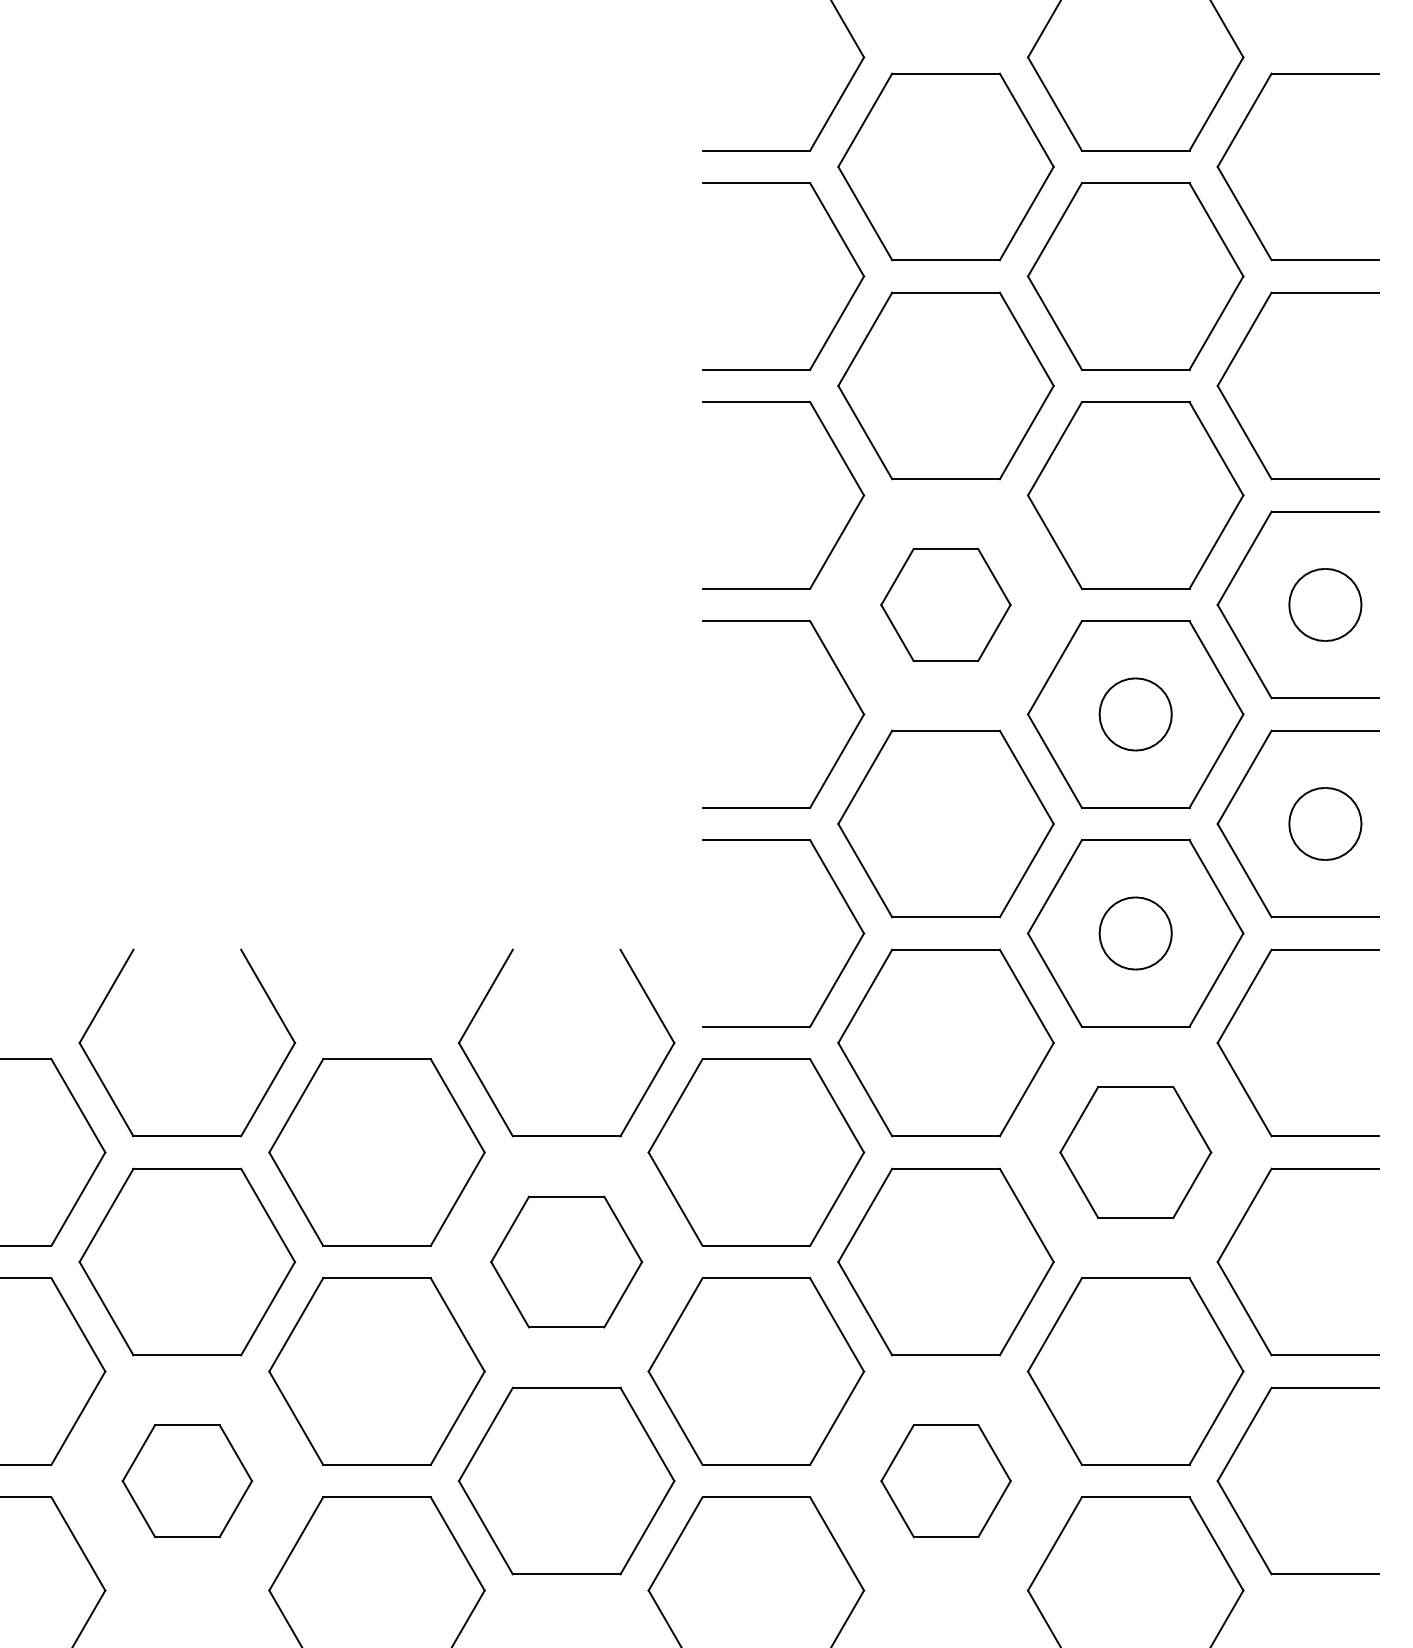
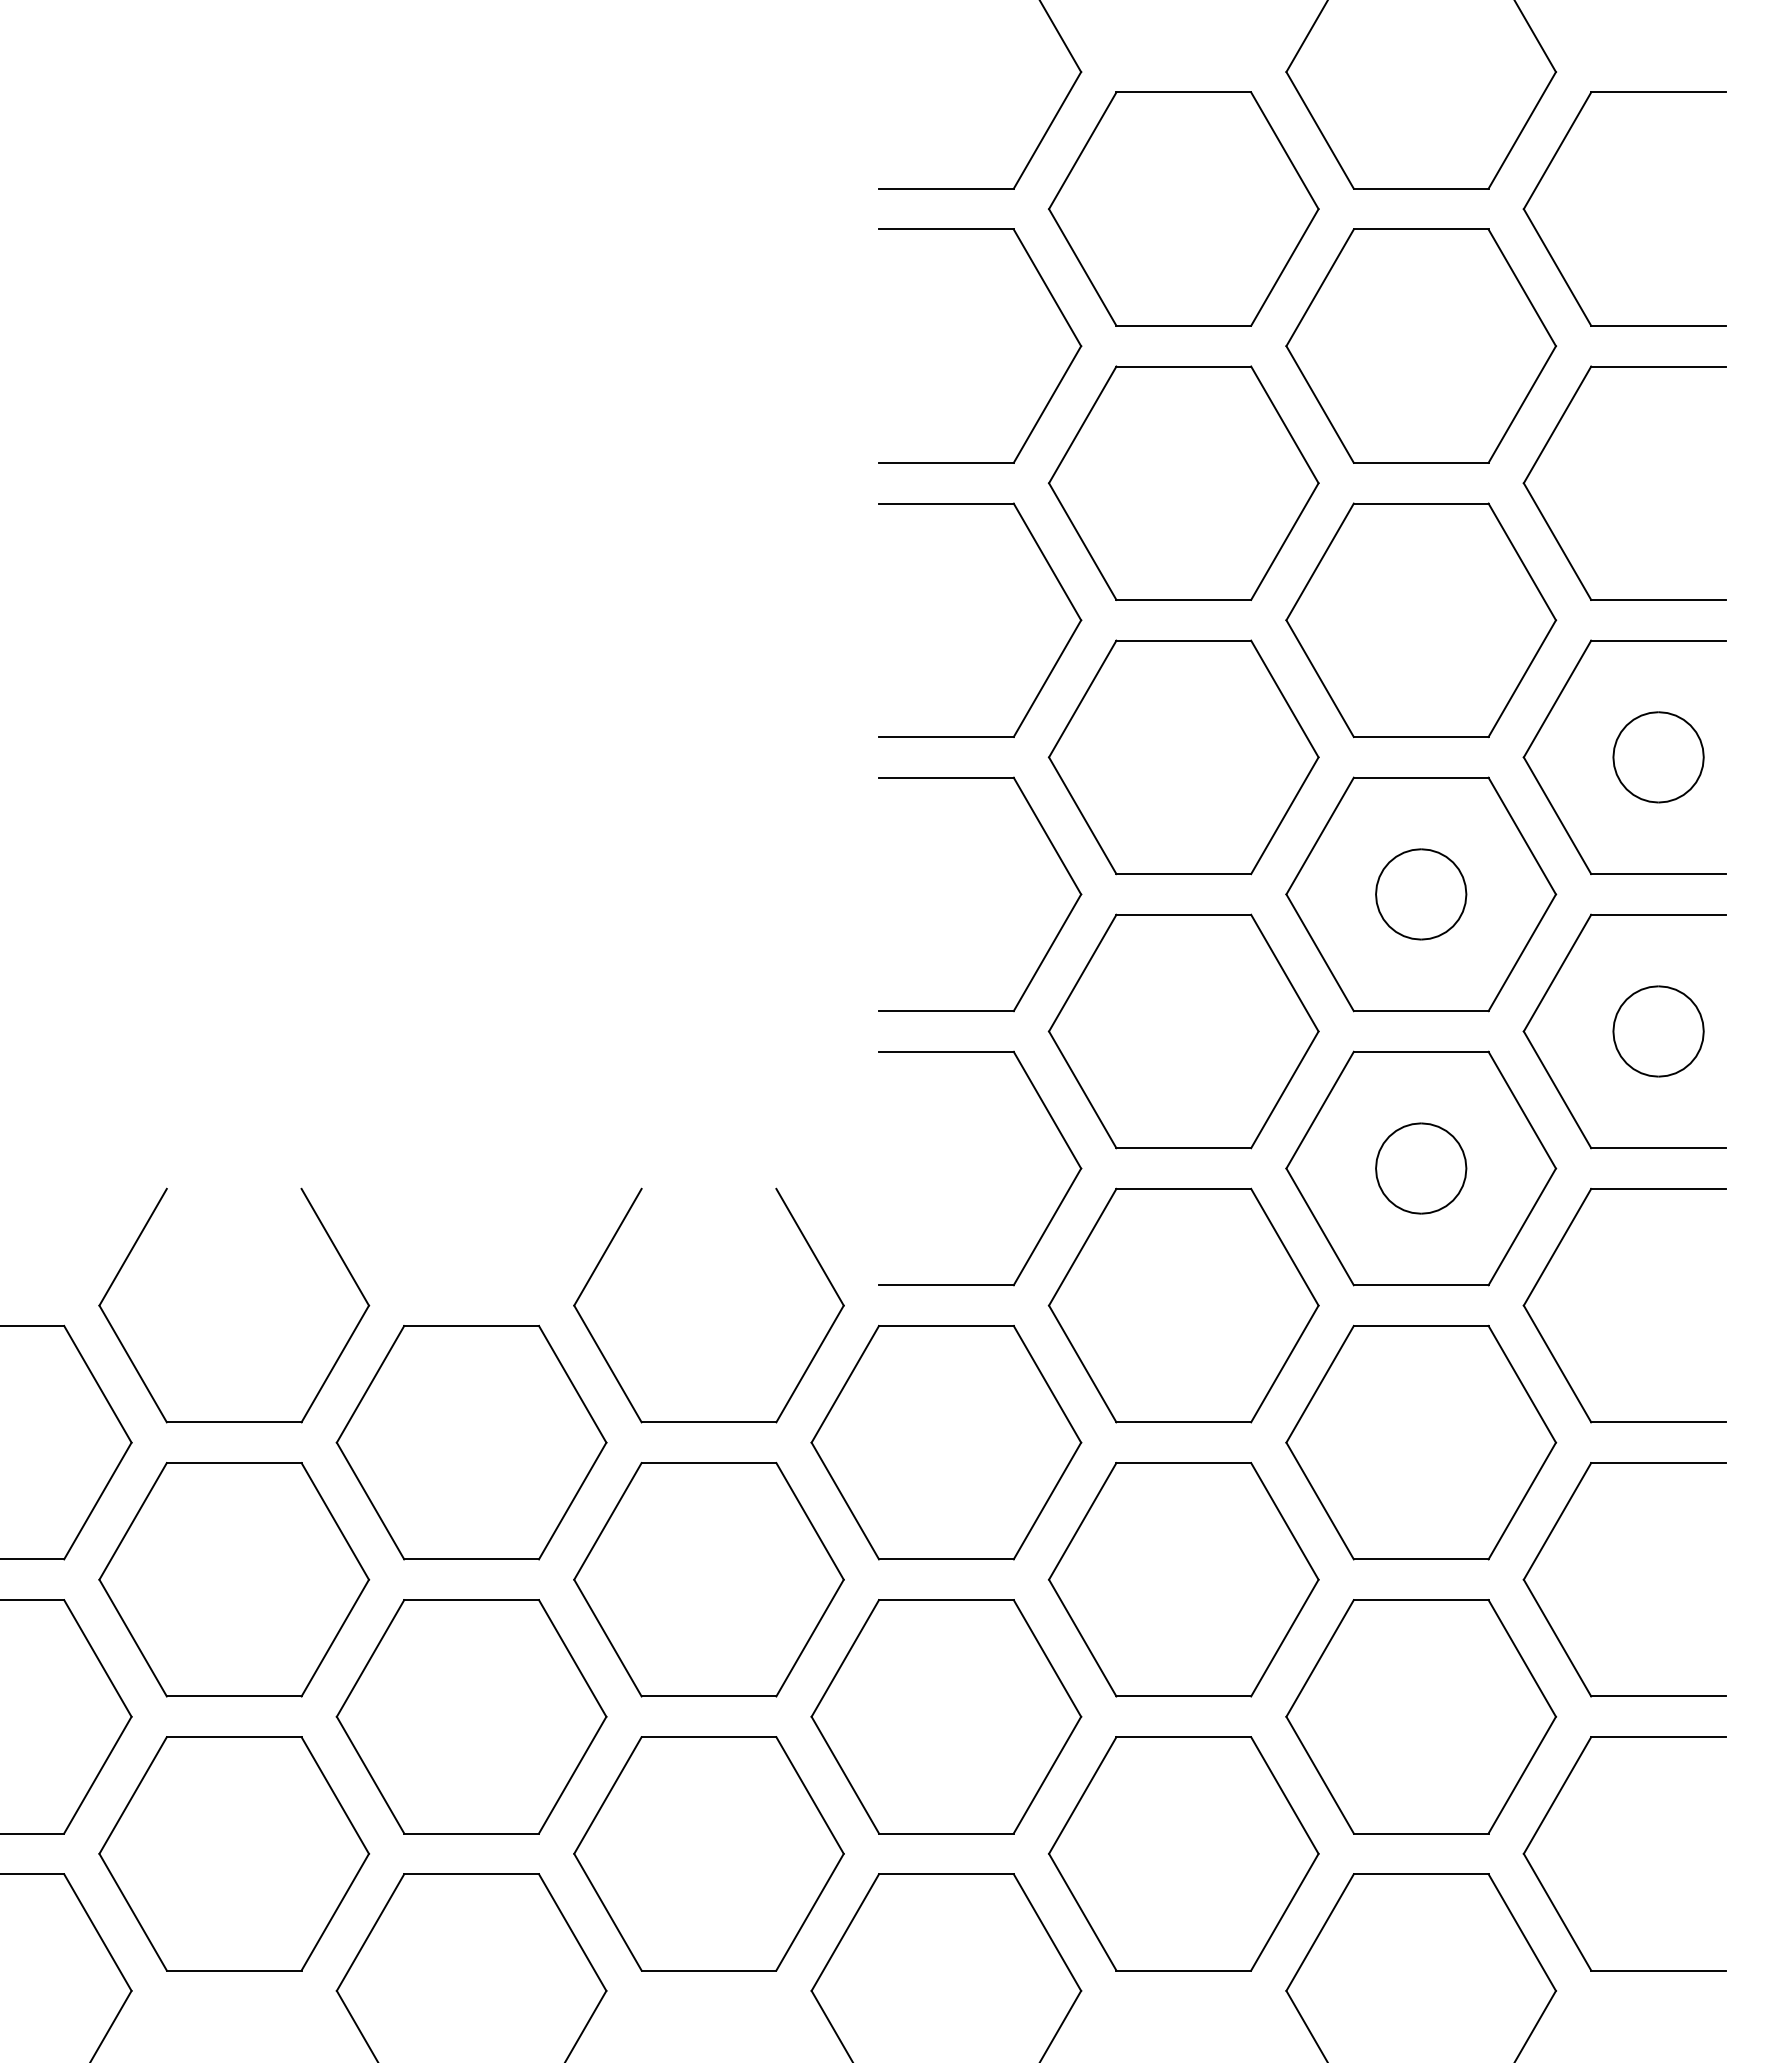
part: (945, 605) -> (1183, 757), size x1.67
part: (1135, 1152) -> (1421, 1442), size x1.43
part: (566, 1261) -> (708, 1579), size x1.43
part: (187, 1480) -> (234, 1853), size x1.67
part: (945, 1480) -> (1183, 1853), size x1.67

